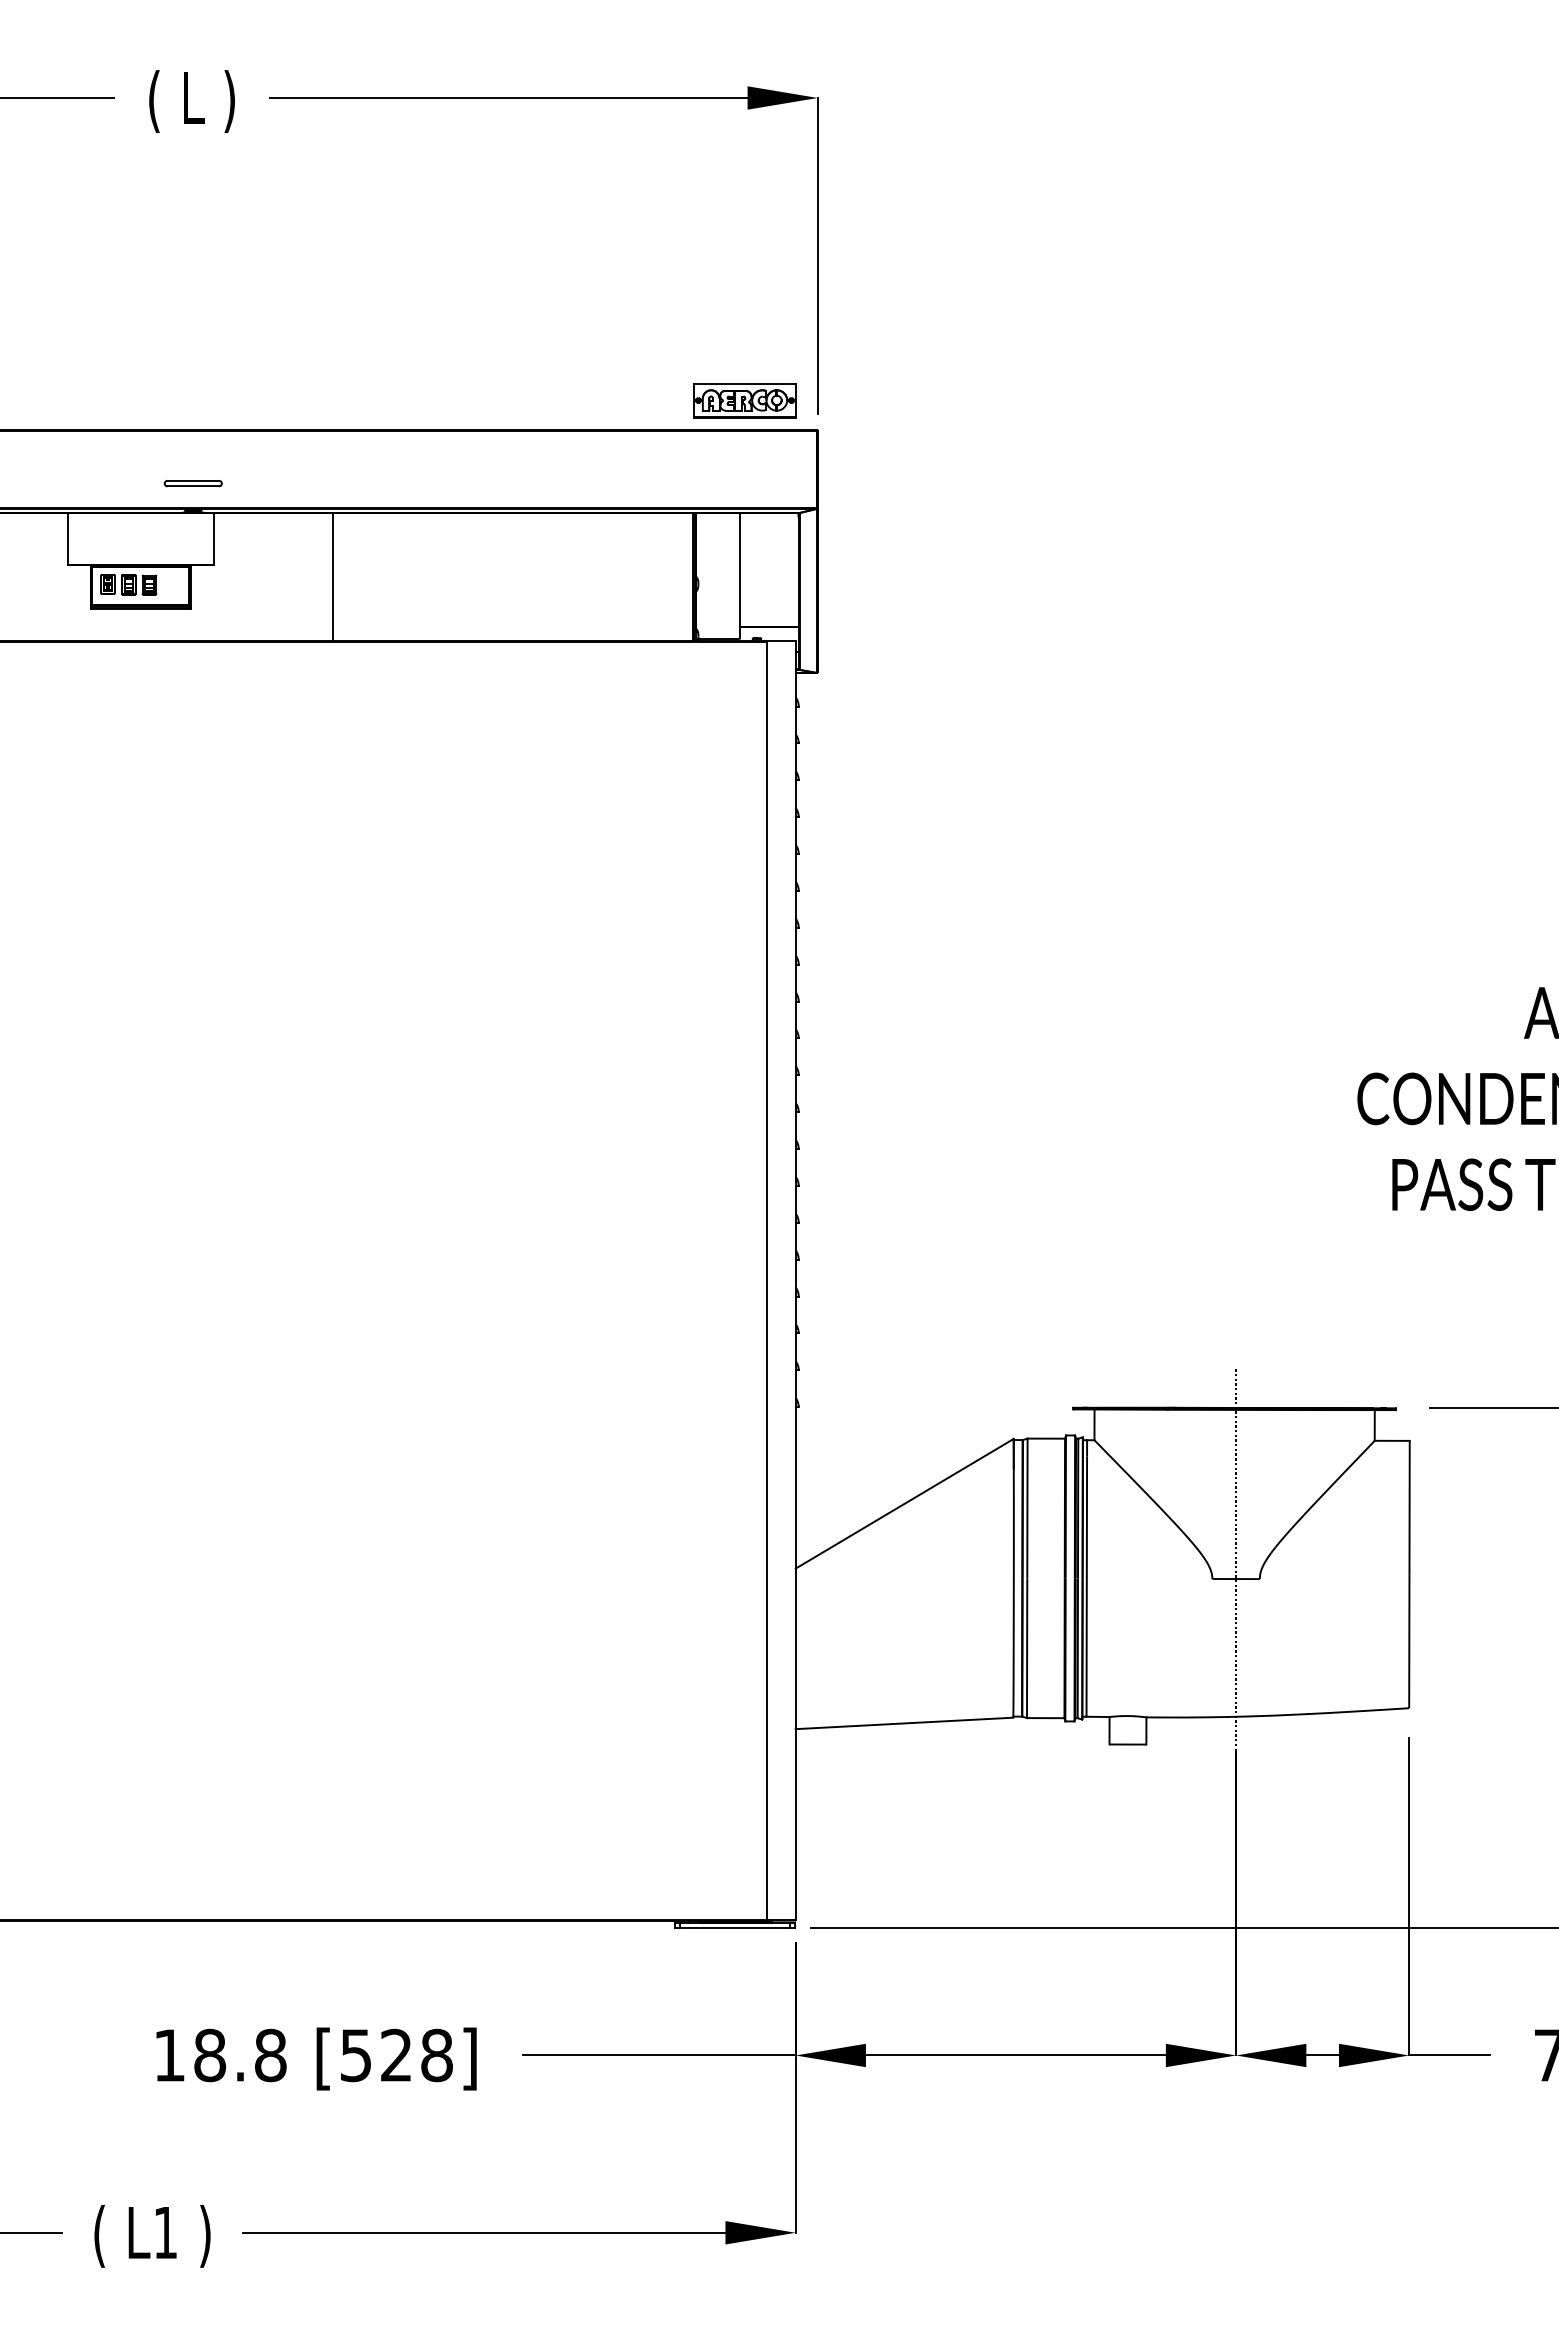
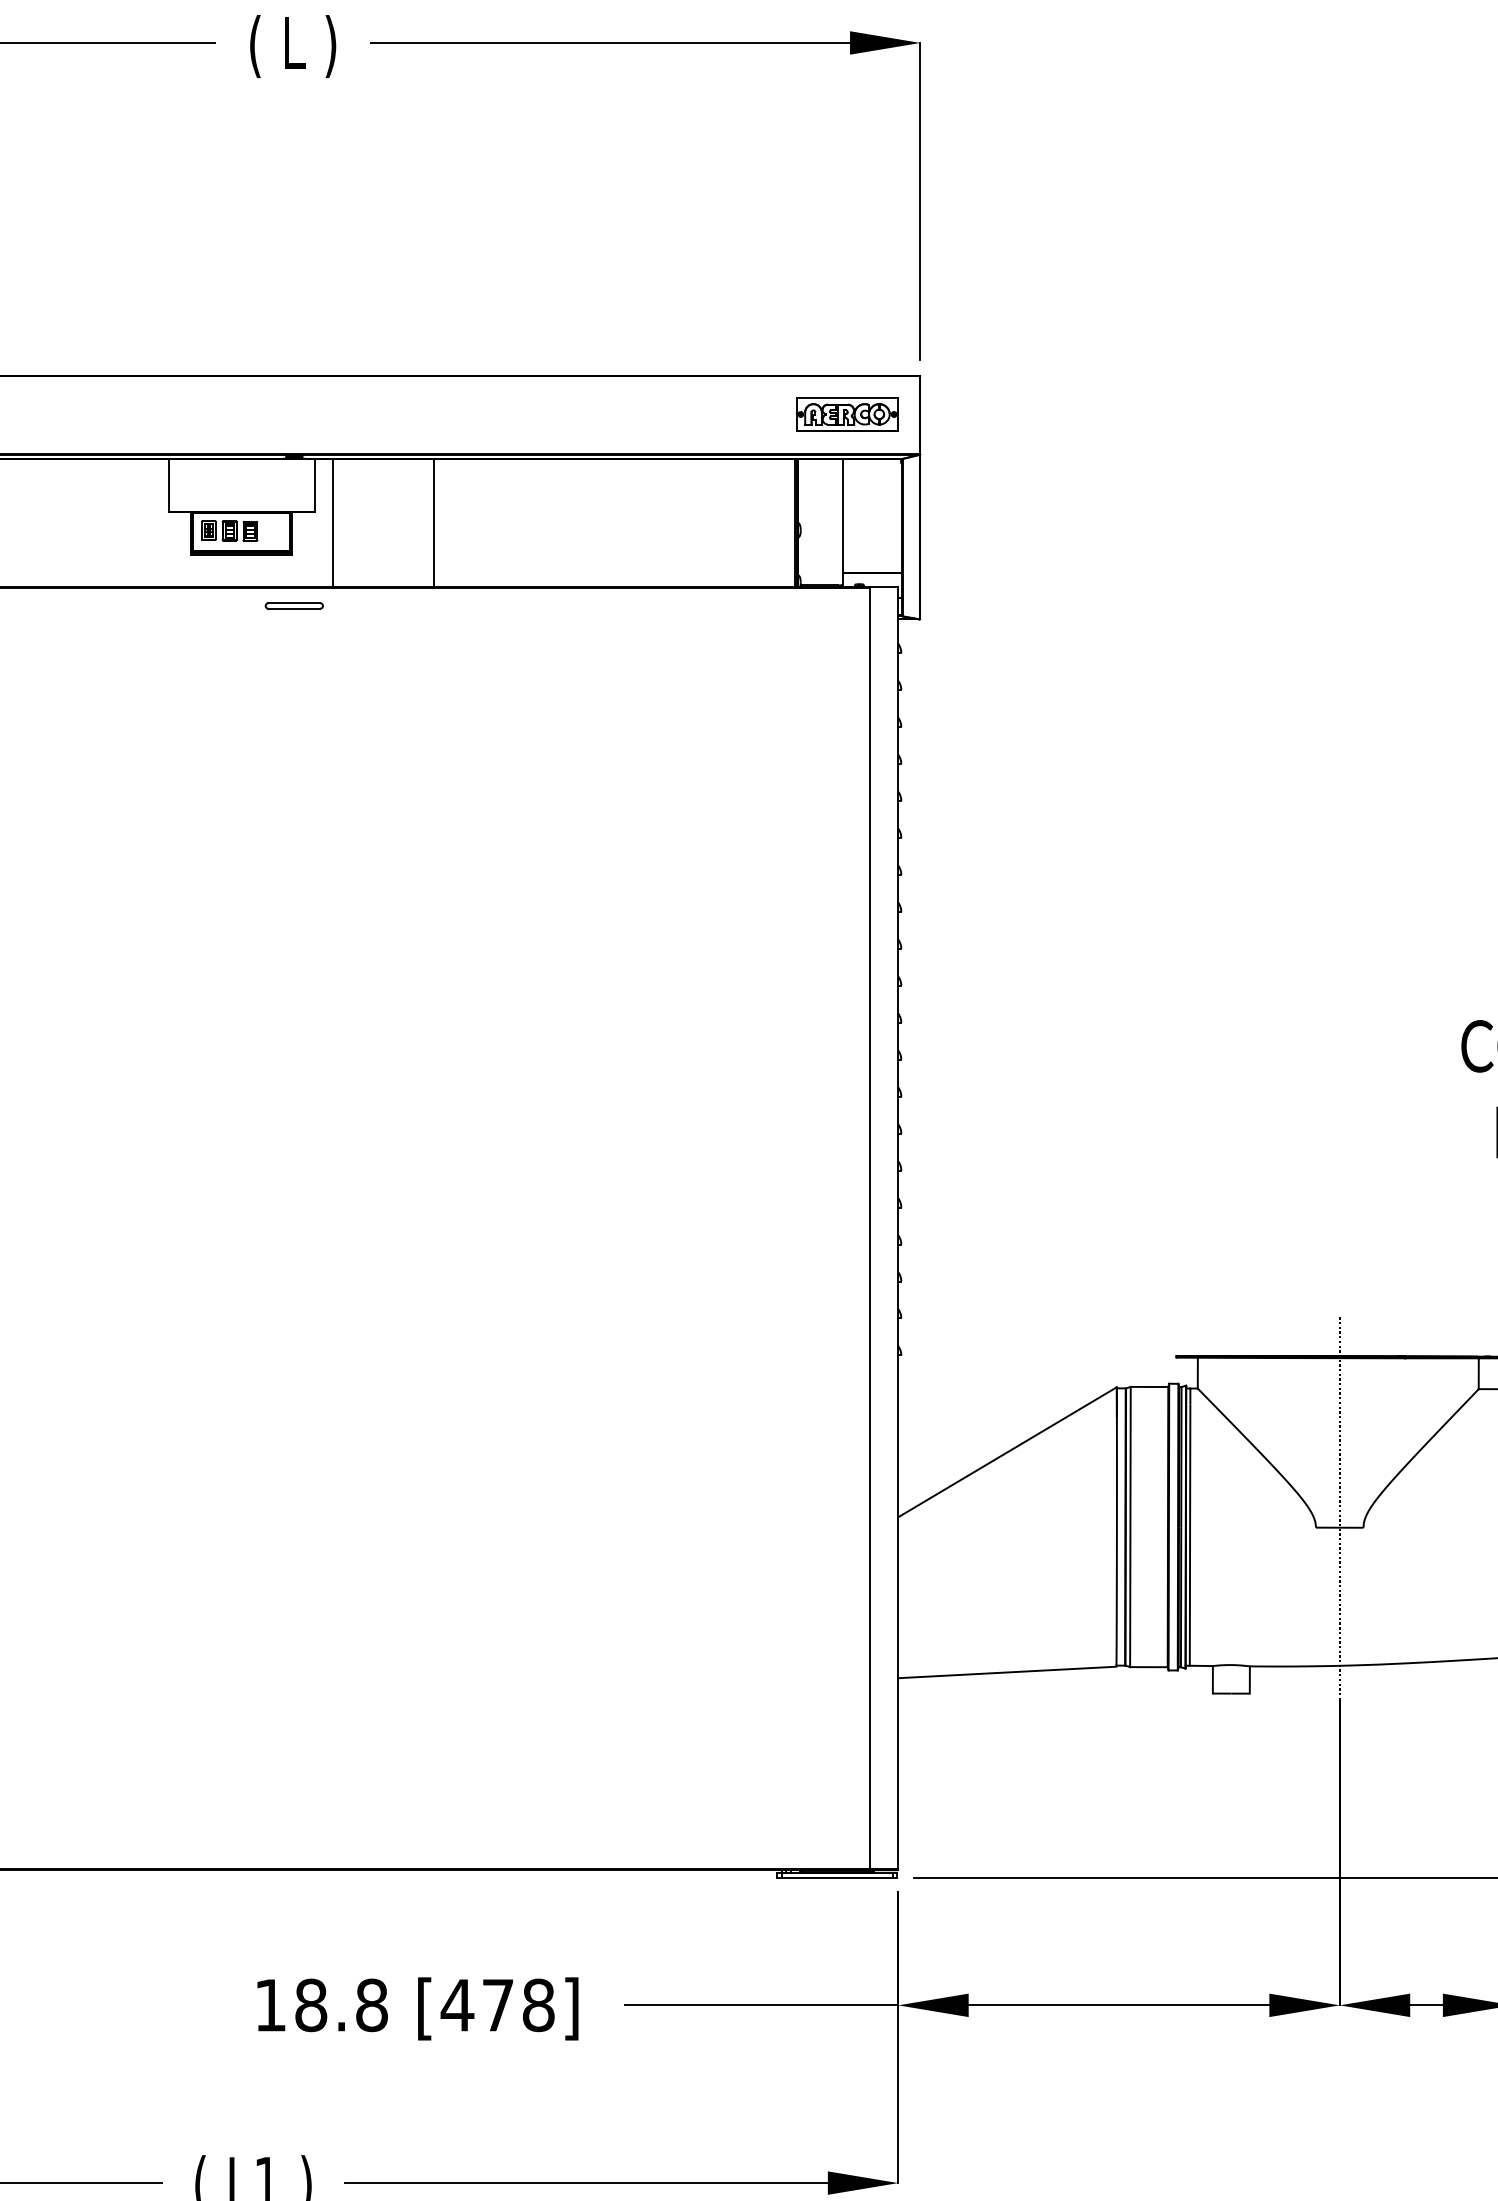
part: (744, 400) -> (846, 414), moved
part: (192, 483) -> (293, 605), moved
line: (231, 576) -> (332, 522), added
text: (375, 2055) -> (477, 2005), [528] -> [478]

